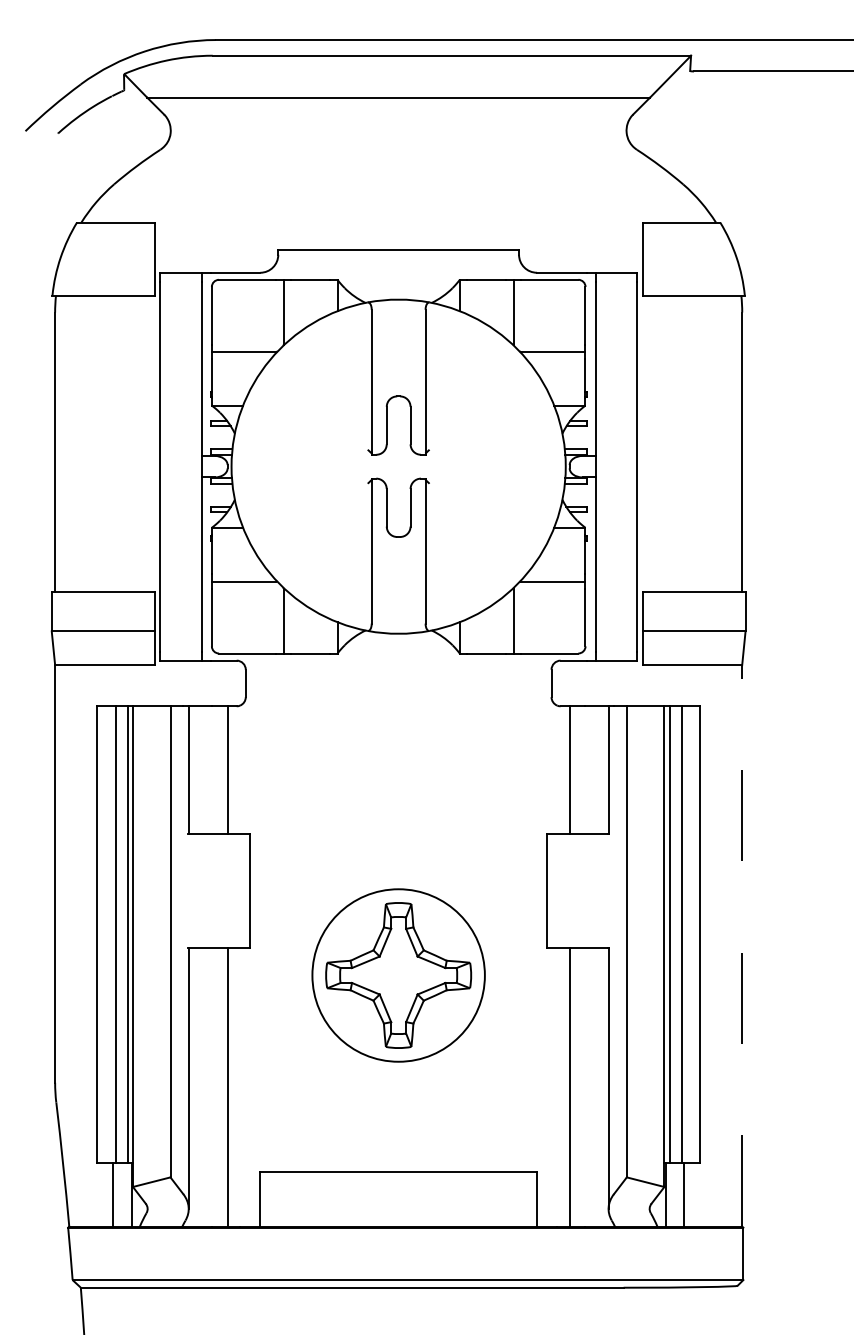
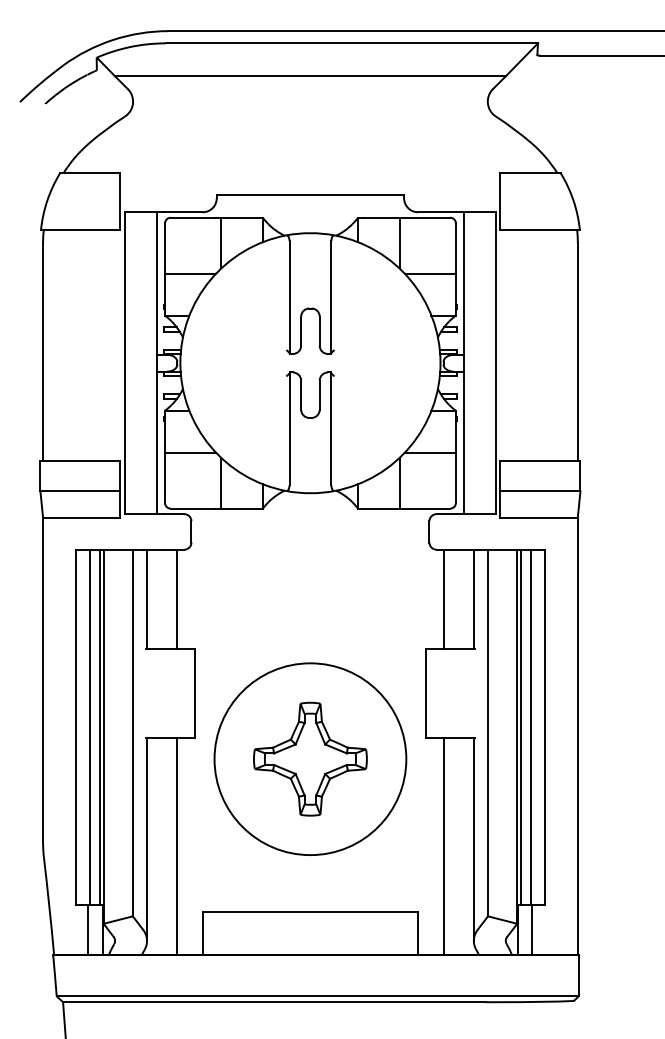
line: (742, 945) -> (578, 735), dashed -> solid
circle: (398, 975) -> (310, 759), size x1.43

